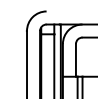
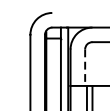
line: (75, 60) -> (84, 67), solid -> dashed

